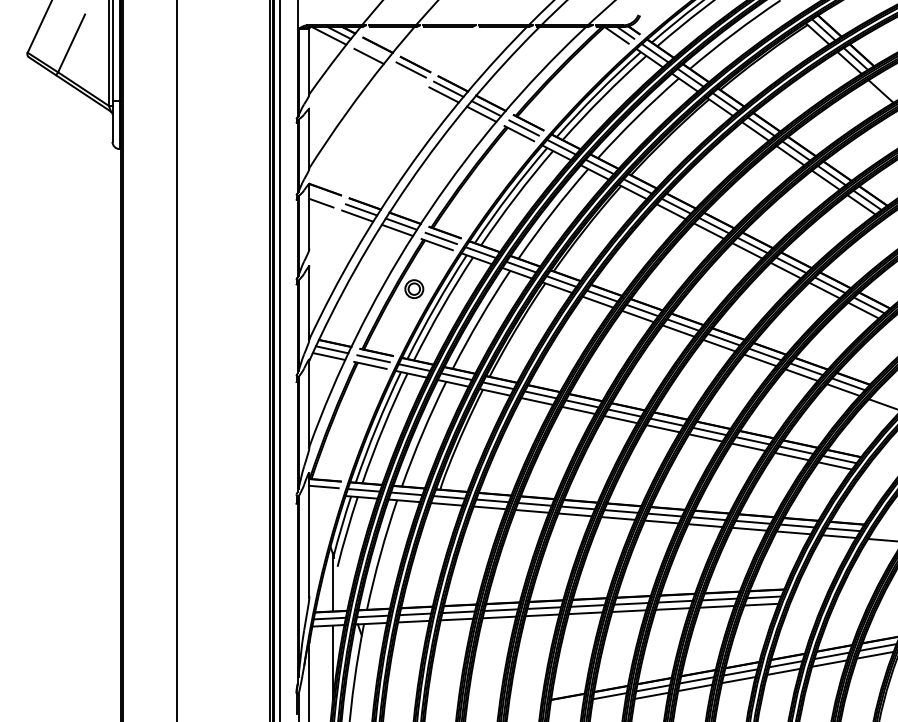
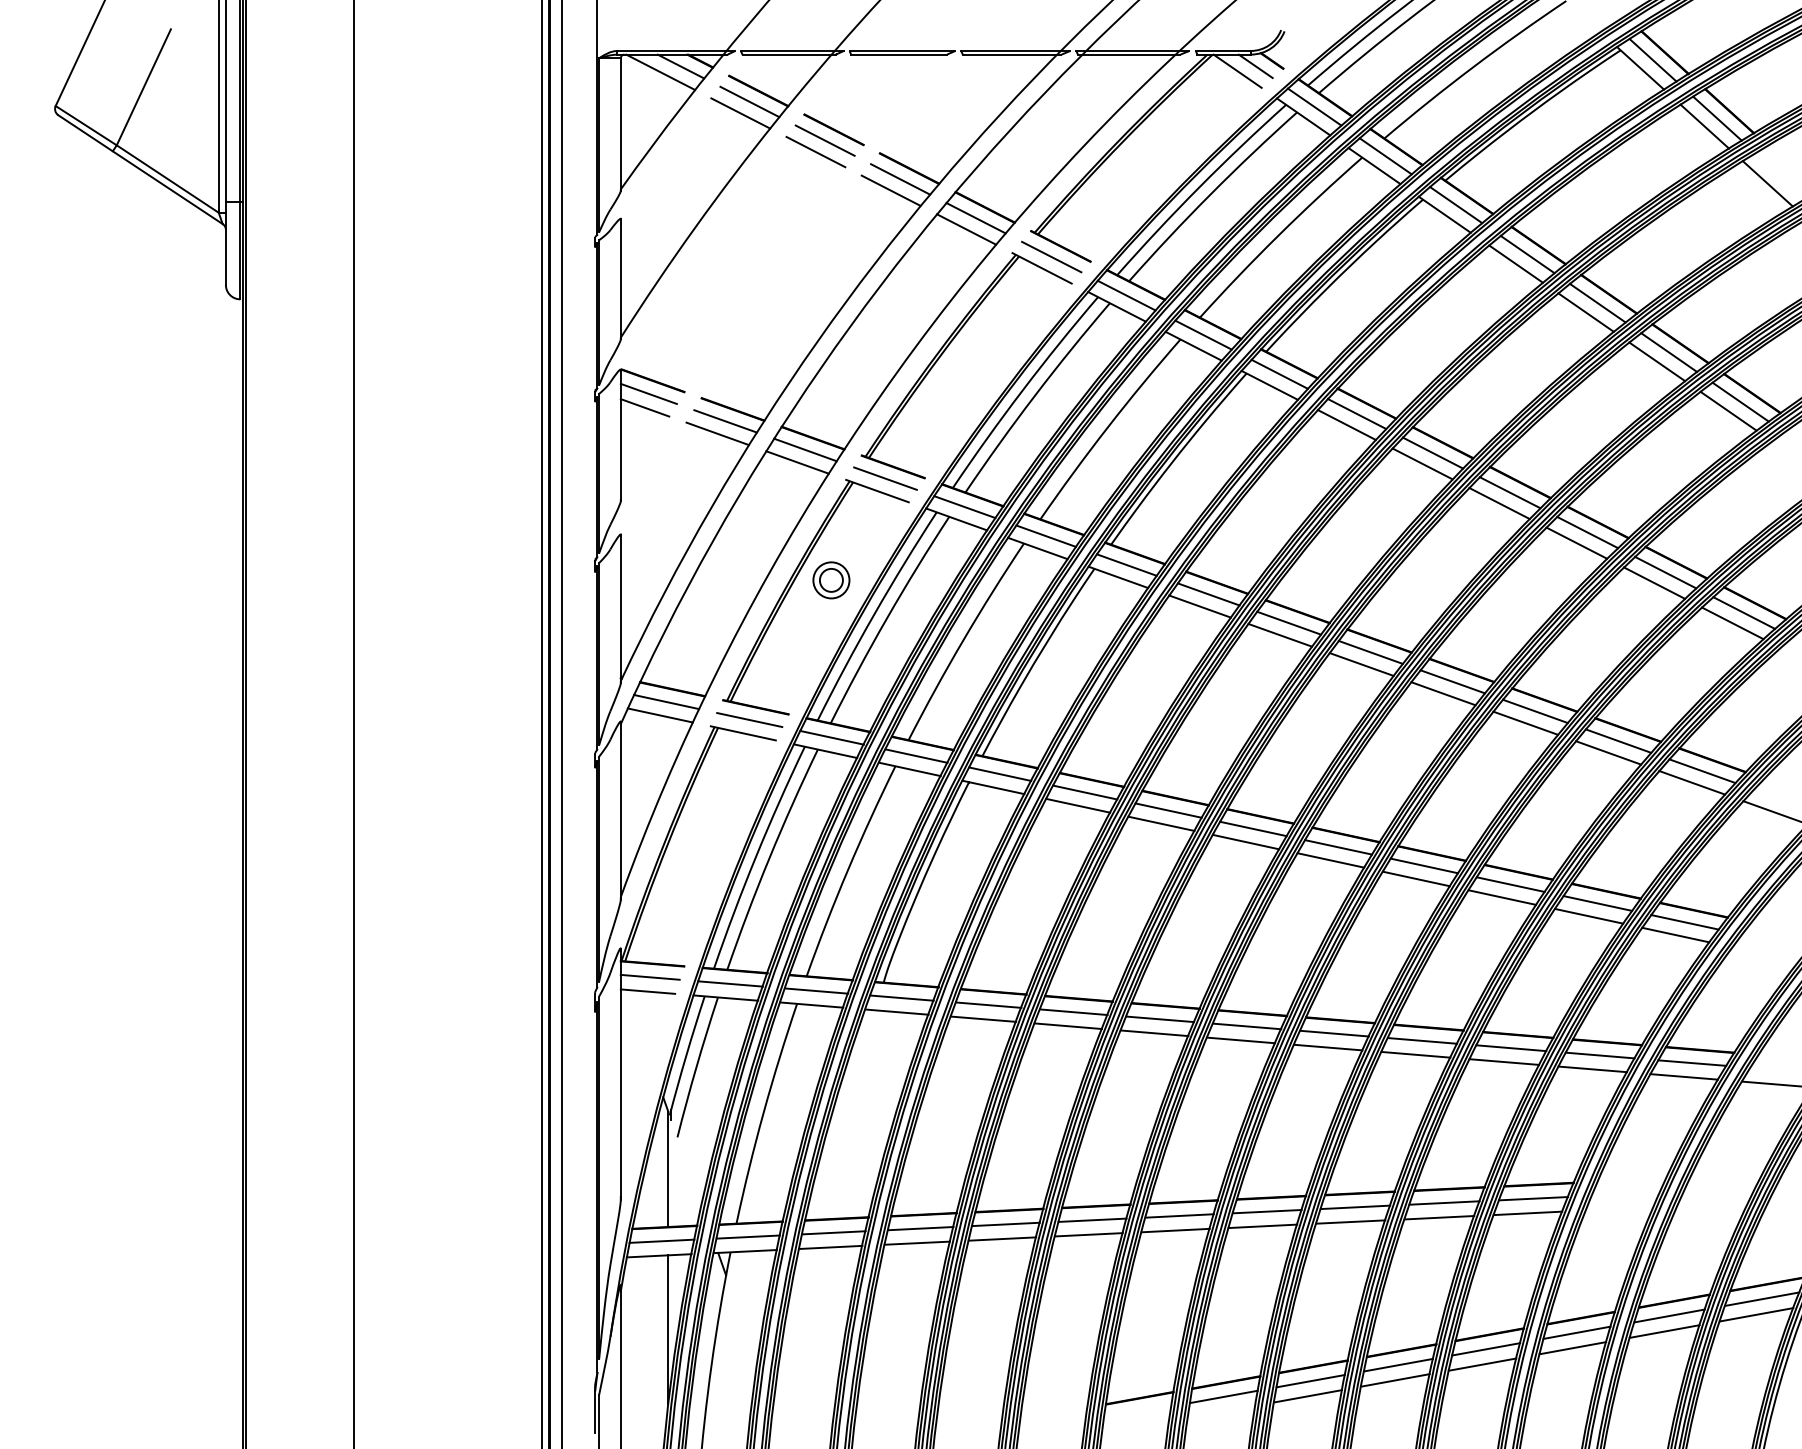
line: (373, 50) -> (749, 101), added
line: (406, 75) -> (815, 151), added
line: (323, 196) -> (649, 394), added
line: (322, 494) -> (647, 992), added

